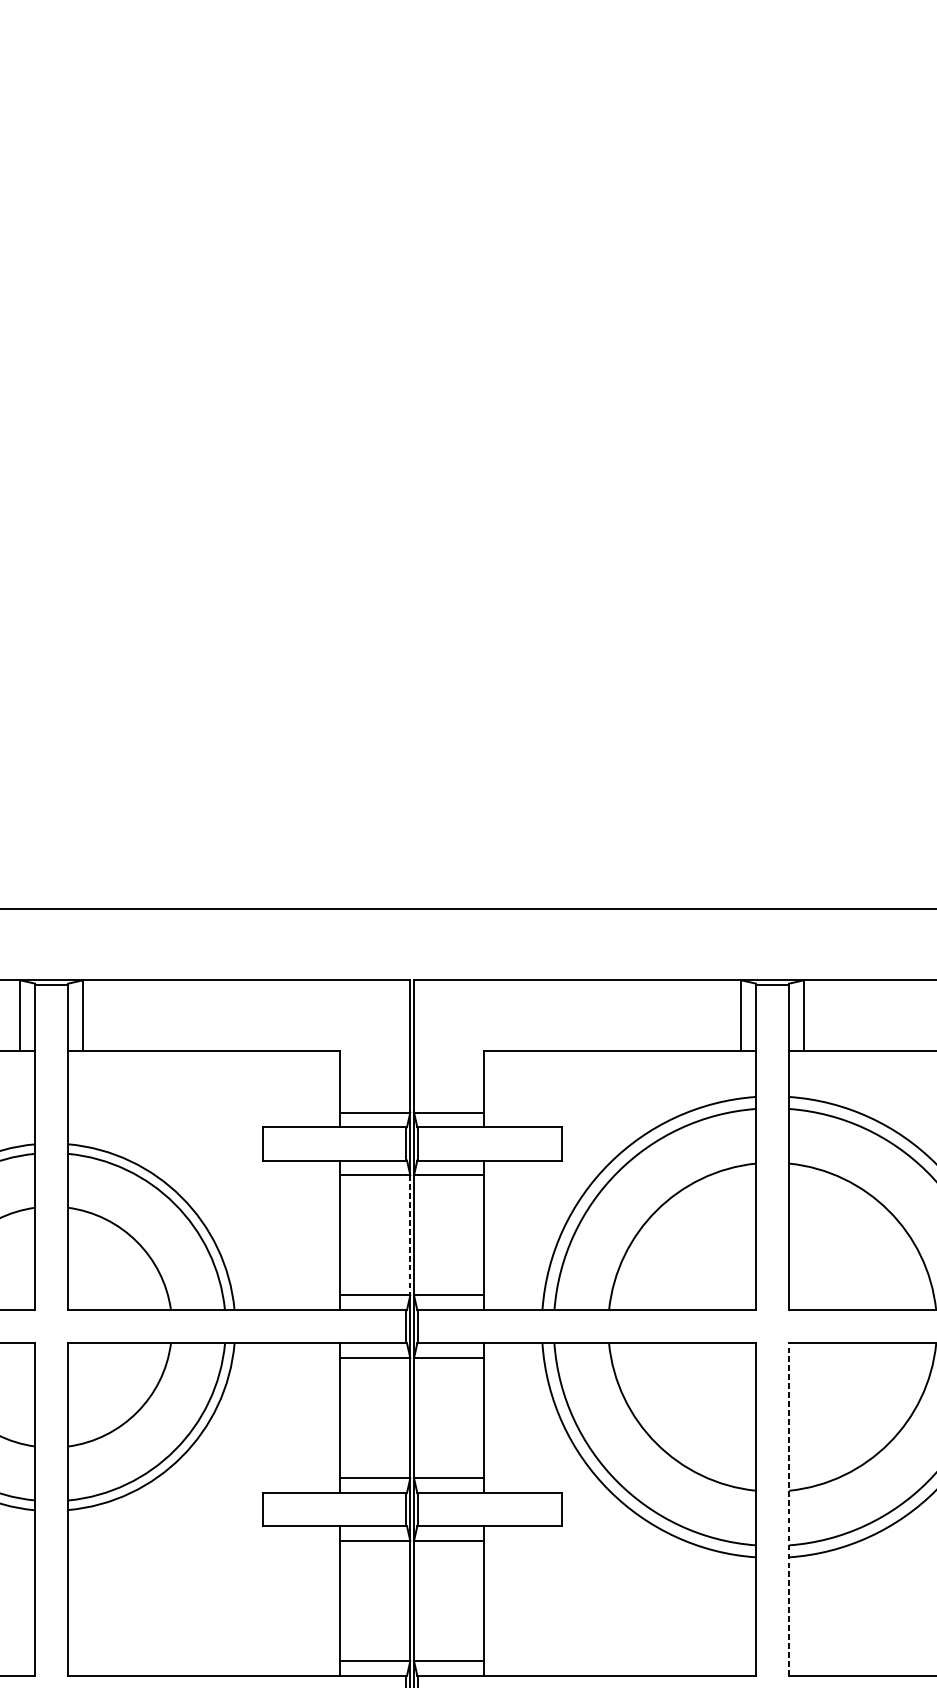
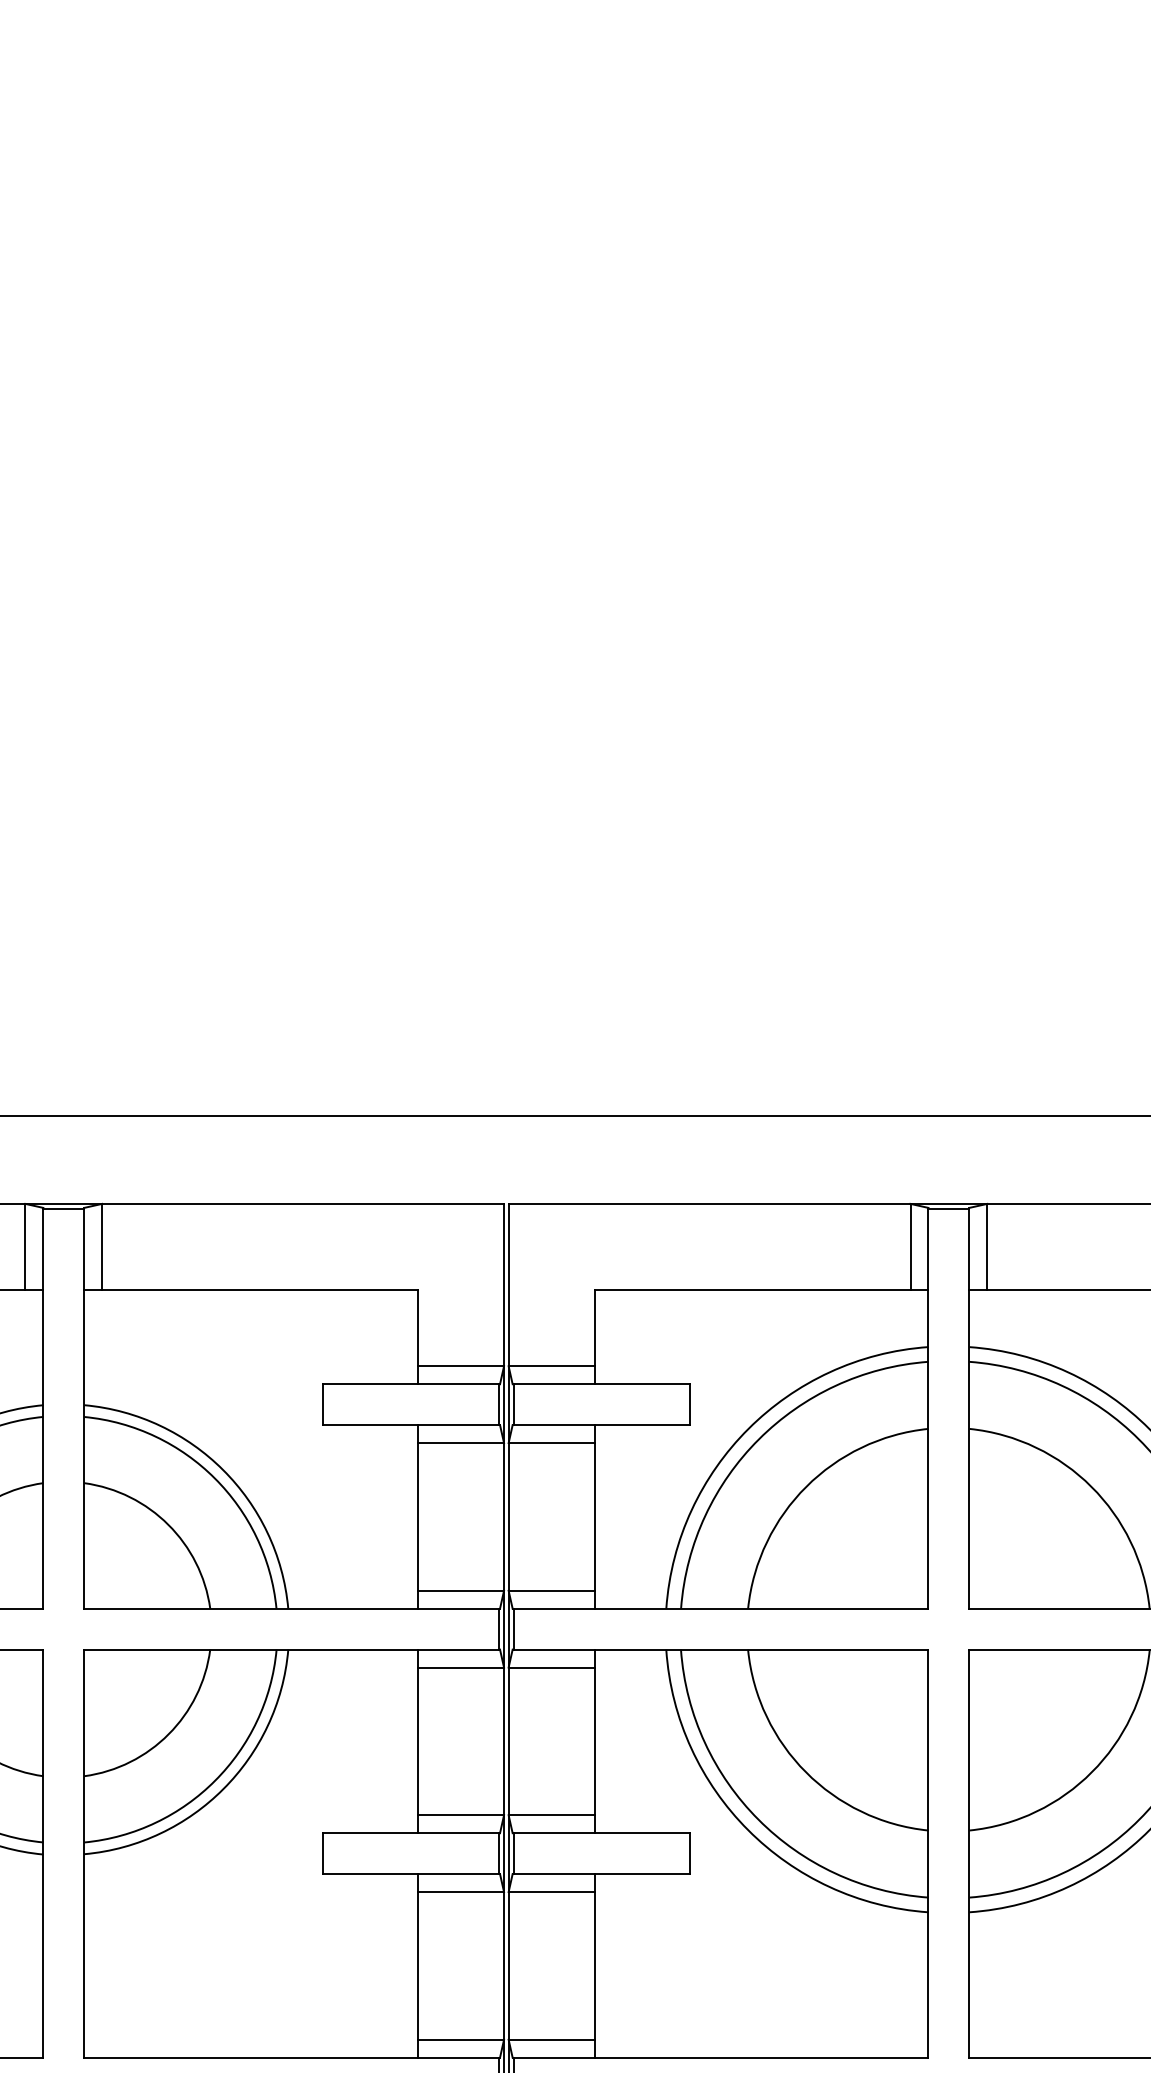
line: (410, 1234) -> (504, 1516), dashed -> solid
line: (789, 1509) -> (969, 1853), dashed -> solid

